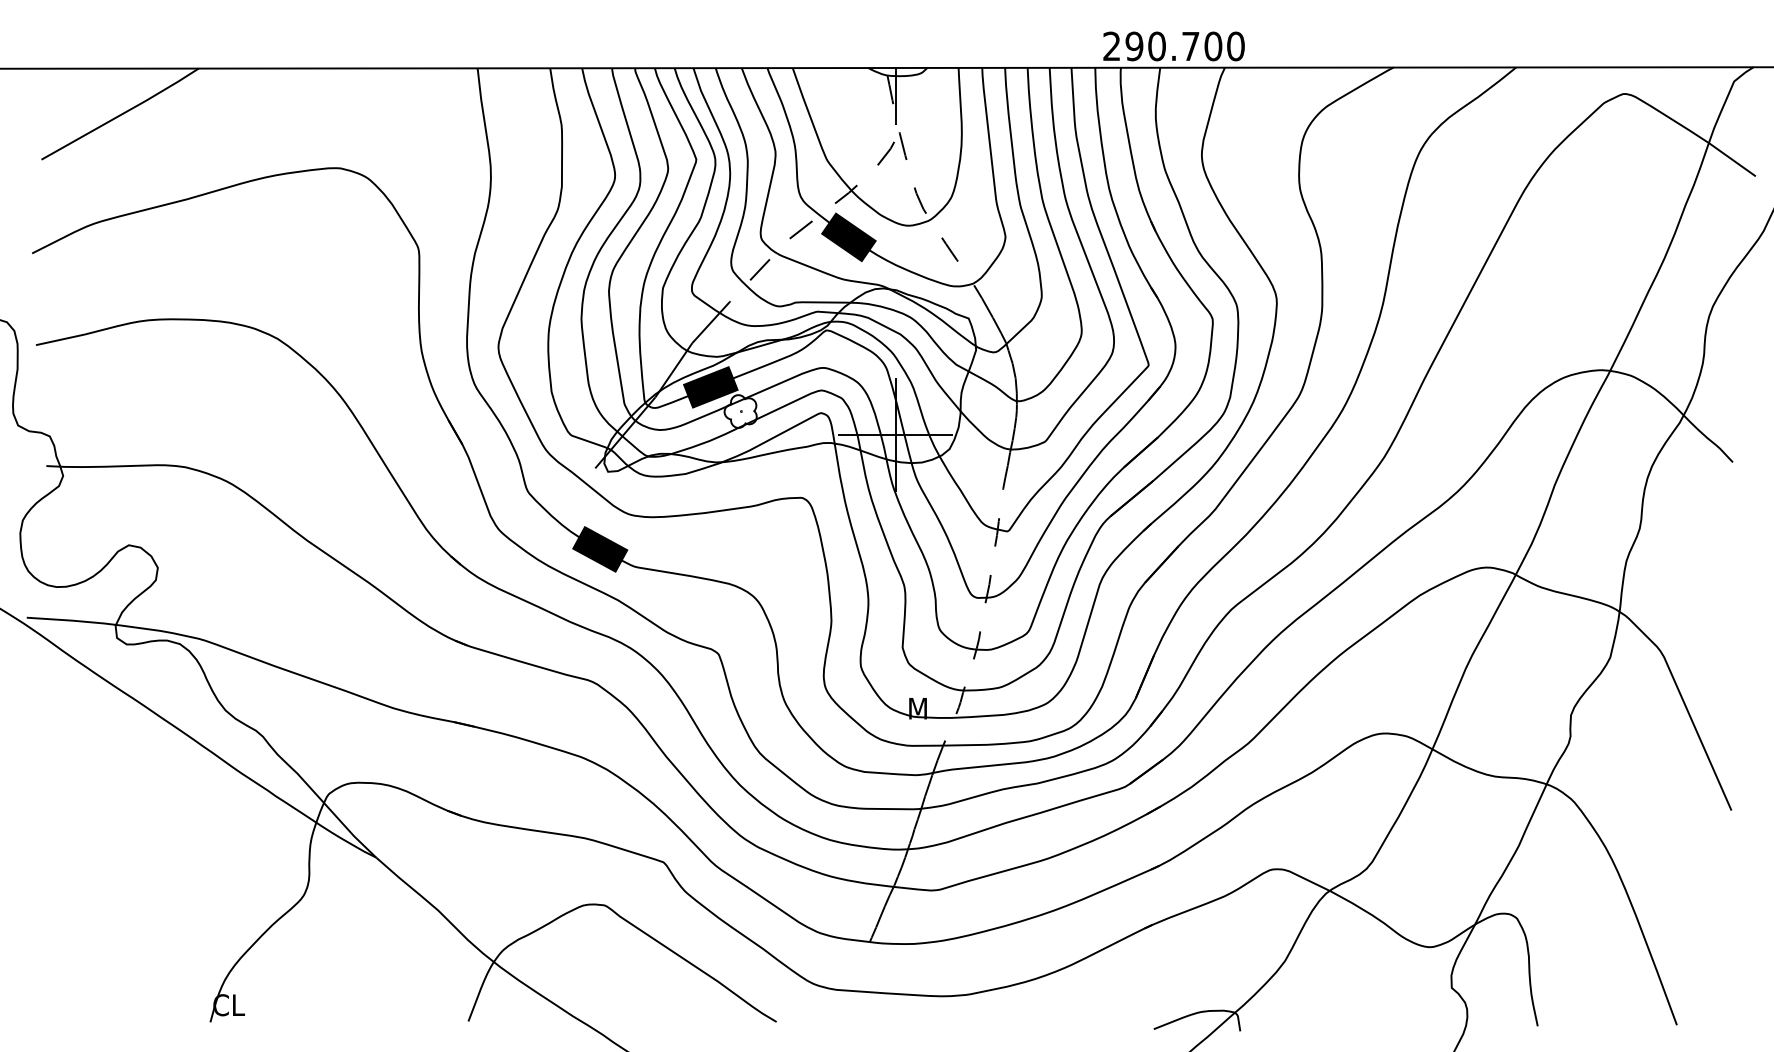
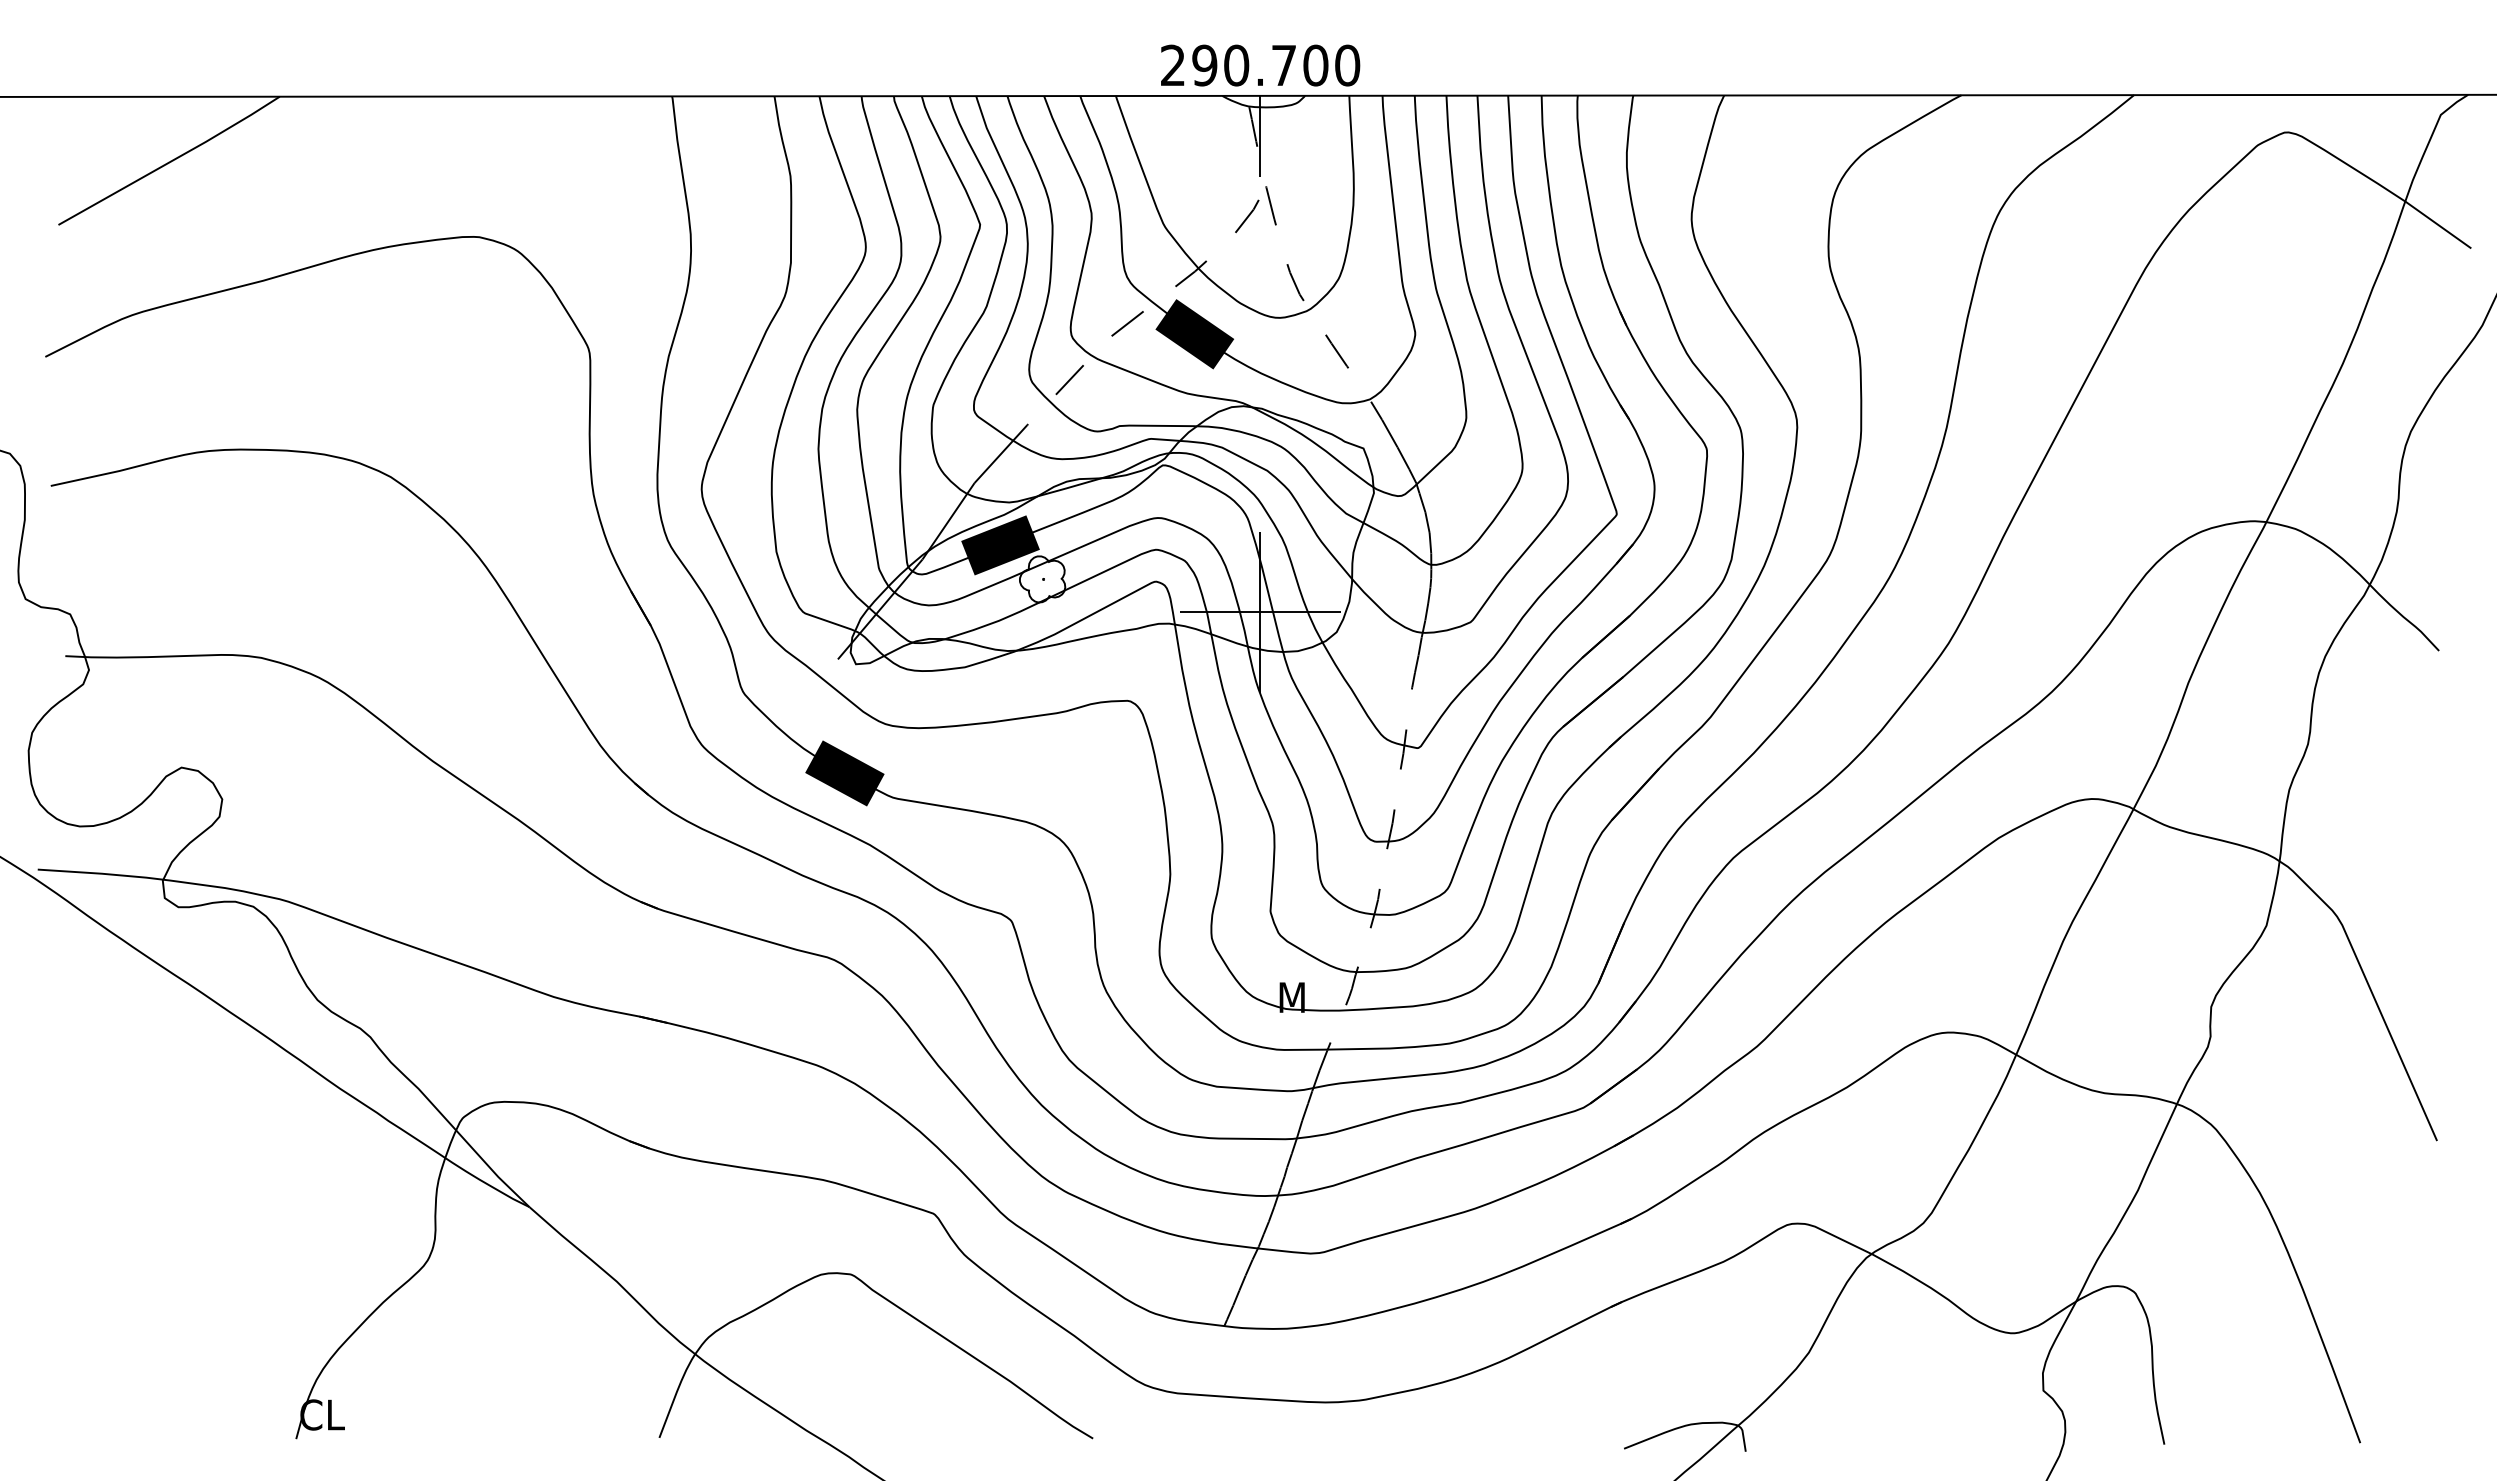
text: (1174, 46) -> (1260, 65), moved

